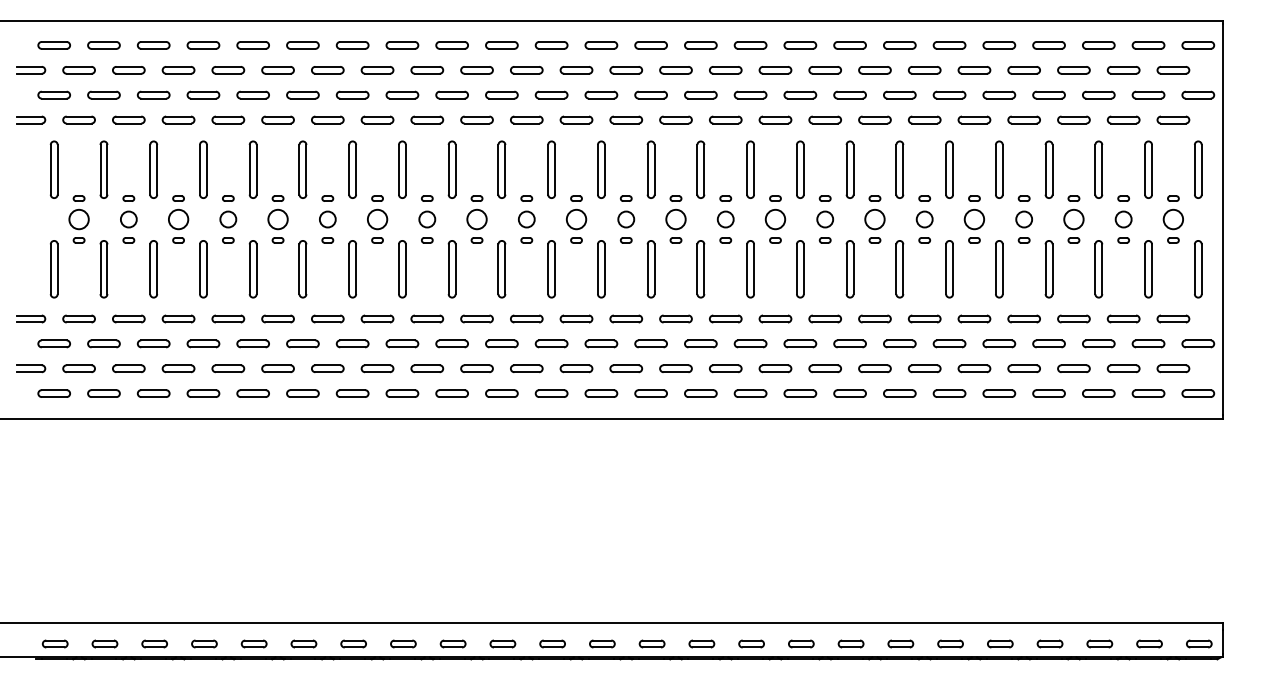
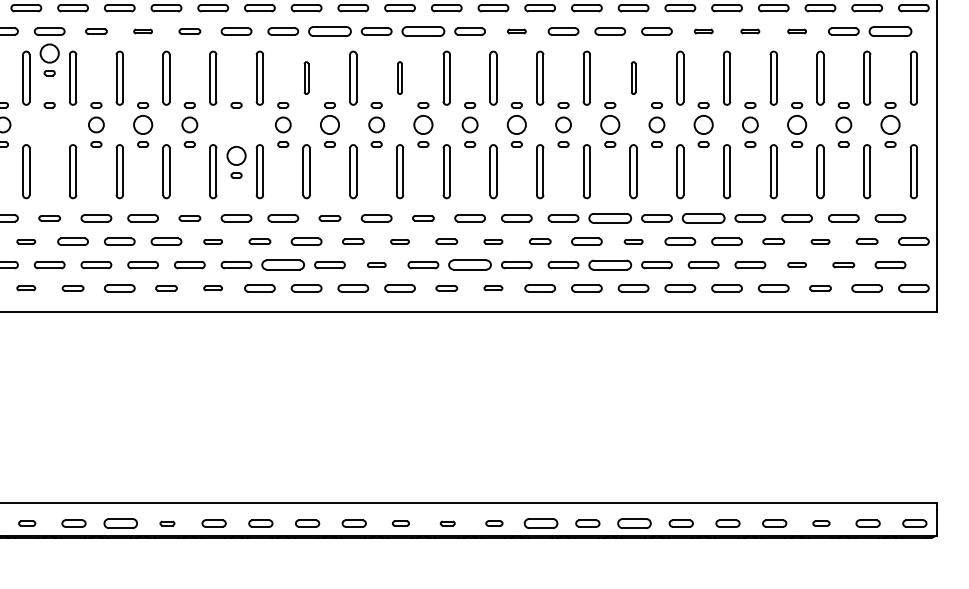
part: (327, 119) -> (96, 31), size x0.7
part: (377, 119) -> (143, 31), size x0.6
part: (427, 119) -> (190, 31), size x0.7
part: (576, 119) -> (329, 31), size x1.4
part: (675, 119) -> (422, 31), size x1.4
part: (775, 119) -> (516, 31), size x0.6
part: (974, 119) -> (703, 31), size x0.6
part: (1023, 119) -> (749, 31), size x0.6
part: (1073, 119) -> (796, 31), size x0.6
part: (1173, 119) -> (890, 31), size x1.4
part: (551, 169) -> (306, 77), size x0.6
part: (650, 169) -> (399, 77), size x0.6
part: (899, 169) -> (633, 77), size x0.6
part: (277, 226) -> (49, 60), moved
part: (476, 226) -> (236, 162), moved
part: (277, 318) -> (49, 217), size x0.7
part: (427, 318) -> (190, 217), size x0.7
part: (576, 318) -> (329, 217), size x0.7
part: (675, 318) -> (422, 217), size x0.7
part: (874, 318) -> (609, 217), size x1.4
part: (974, 318) -> (703, 217), size x1.4
part: (252, 343) -> (25, 241), size x0.6
part: (451, 343) -> (212, 241), size x0.6
part: (501, 343) -> (259, 241), size x0.7
part: (601, 343) -> (353, 241), size x0.7
part: (650, 343) -> (399, 241), size x0.6
part: (700, 343) -> (446, 241), size x0.7
part: (750, 343) -> (493, 241), size x0.6
part: (800, 343) -> (540, 241), size x0.7
part: (899, 343) -> (633, 241), size x0.6
part: (1048, 343) -> (773, 241), size x0.7
part: (1098, 343) -> (820, 241), size x0.6
part: (1148, 343) -> (867, 241), size x0.7
part: (526, 368) -> (283, 264), size x1.4
part: (626, 368) -> (376, 264), size x0.6
part: (725, 368) -> (469, 264), size x1.4
part: (874, 368) -> (609, 264), size x1.4
part: (1073, 368) -> (796, 264), size x0.6
part: (1123, 368) -> (843, 264), size x0.7
part: (252, 393) -> (25, 288), size x0.6
part: (302, 393) -> (72, 288), size x0.7
part: (402, 393) -> (166, 288), size x0.7
part: (451, 393) -> (212, 288), size x0.6
part: (700, 393) -> (446, 288), size x0.7
part: (750, 393) -> (493, 288), size x0.6
part: (1098, 393) -> (820, 288), size x0.7
part: (253, 643) -> (26, 523), size x0.7
part: (353, 643) -> (120, 523), size x1.4
part: (403, 643) -> (167, 523), size x0.6
part: (651, 643) -> (400, 523), size x0.7
part: (701, 643) -> (447, 523), size x0.6
part: (751, 643) -> (494, 523), size x0.7
part: (801, 643) -> (541, 523), size x1.4
part: (900, 643) -> (634, 523), size x1.4
part: (1099, 643) -> (821, 523), size x0.7

